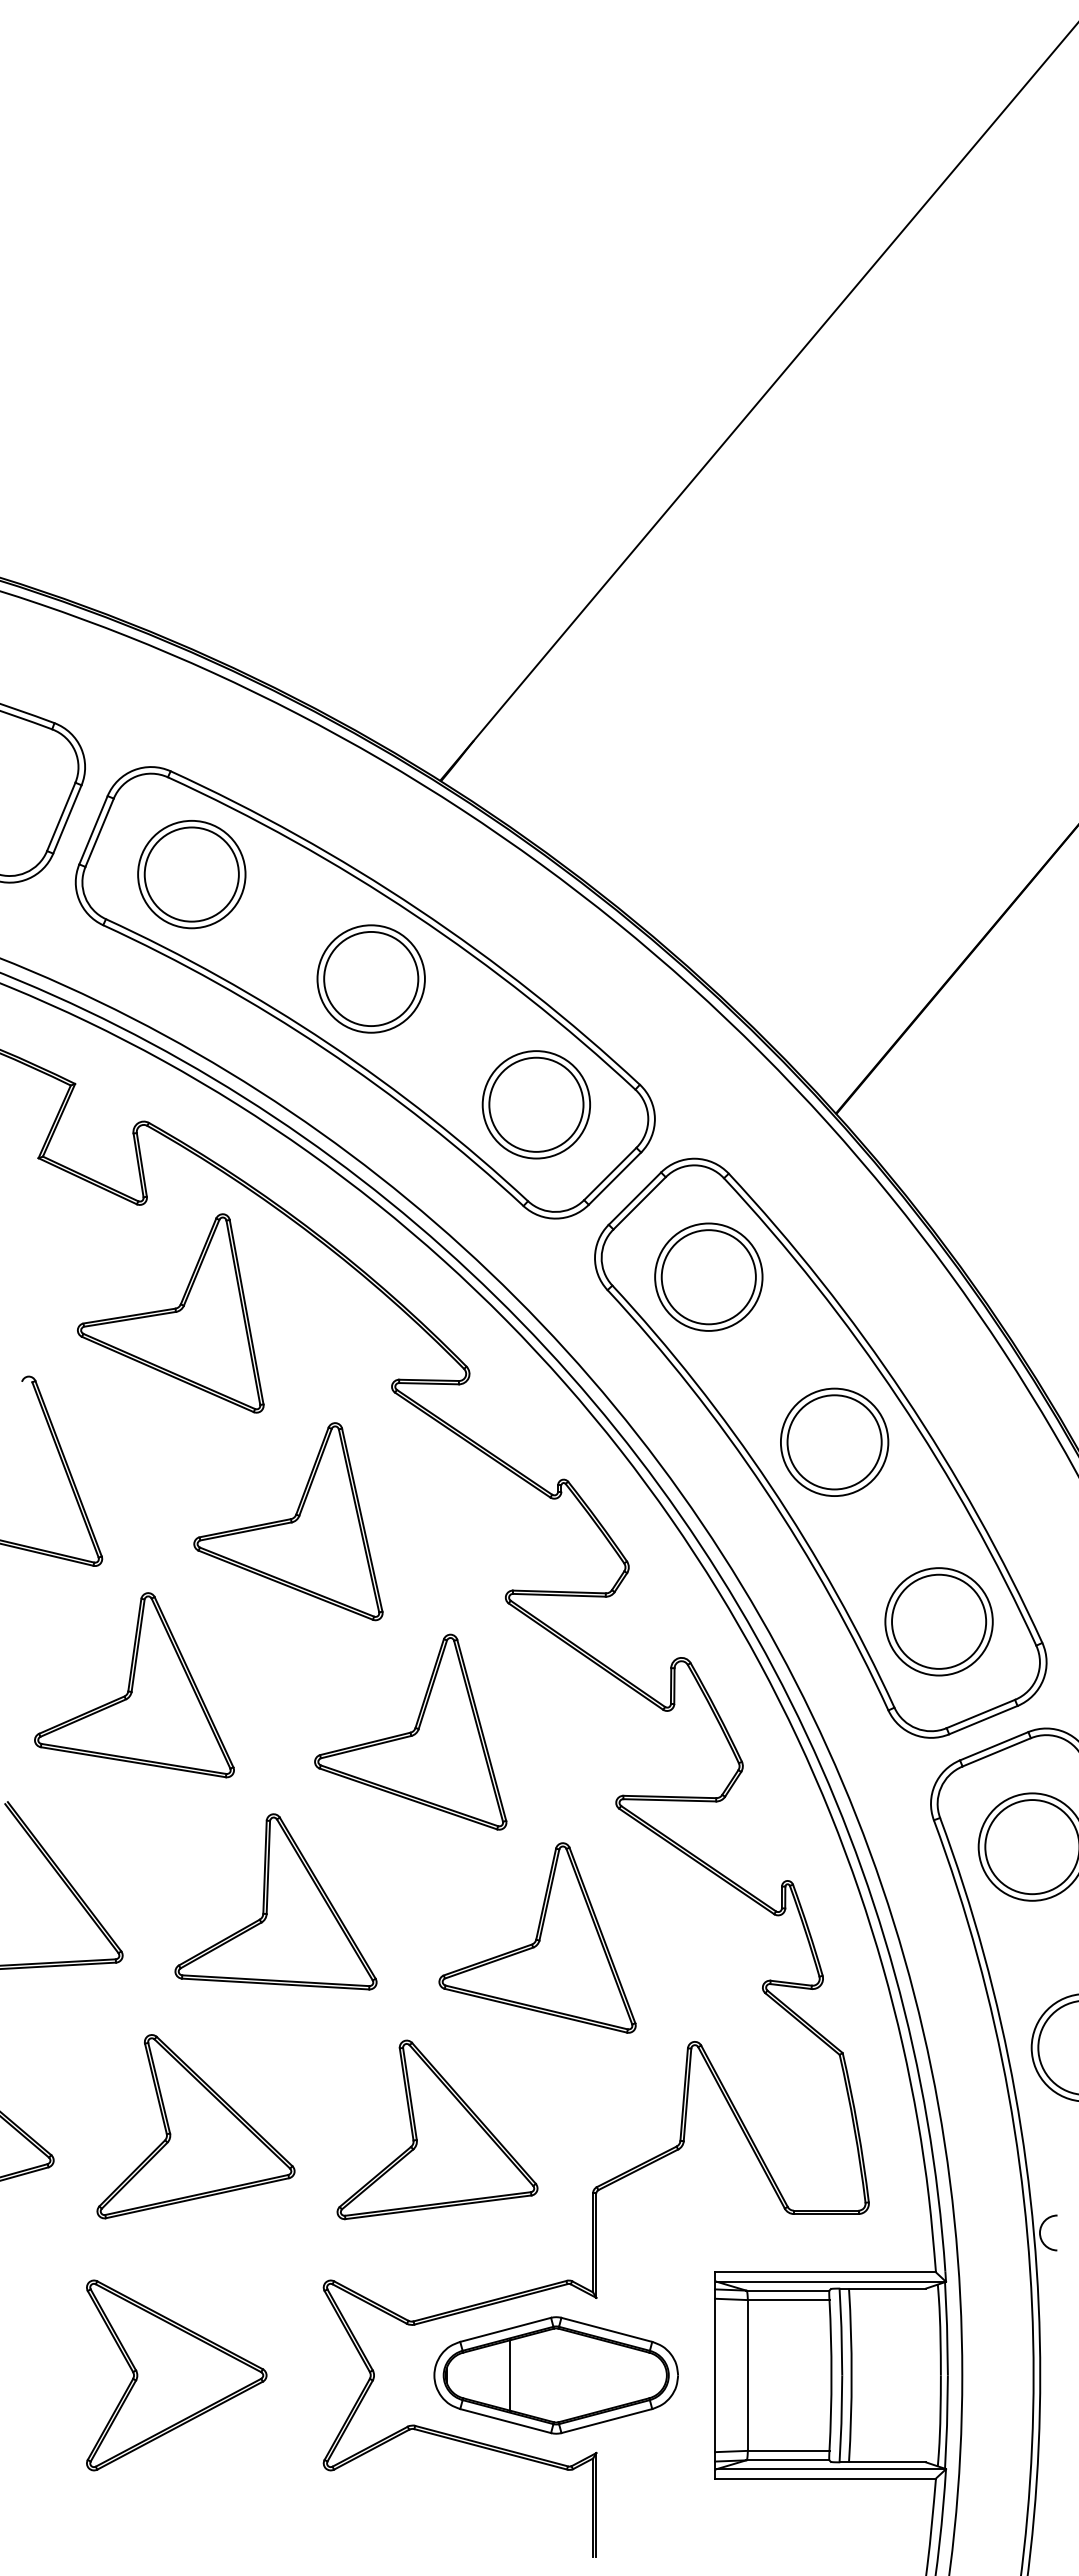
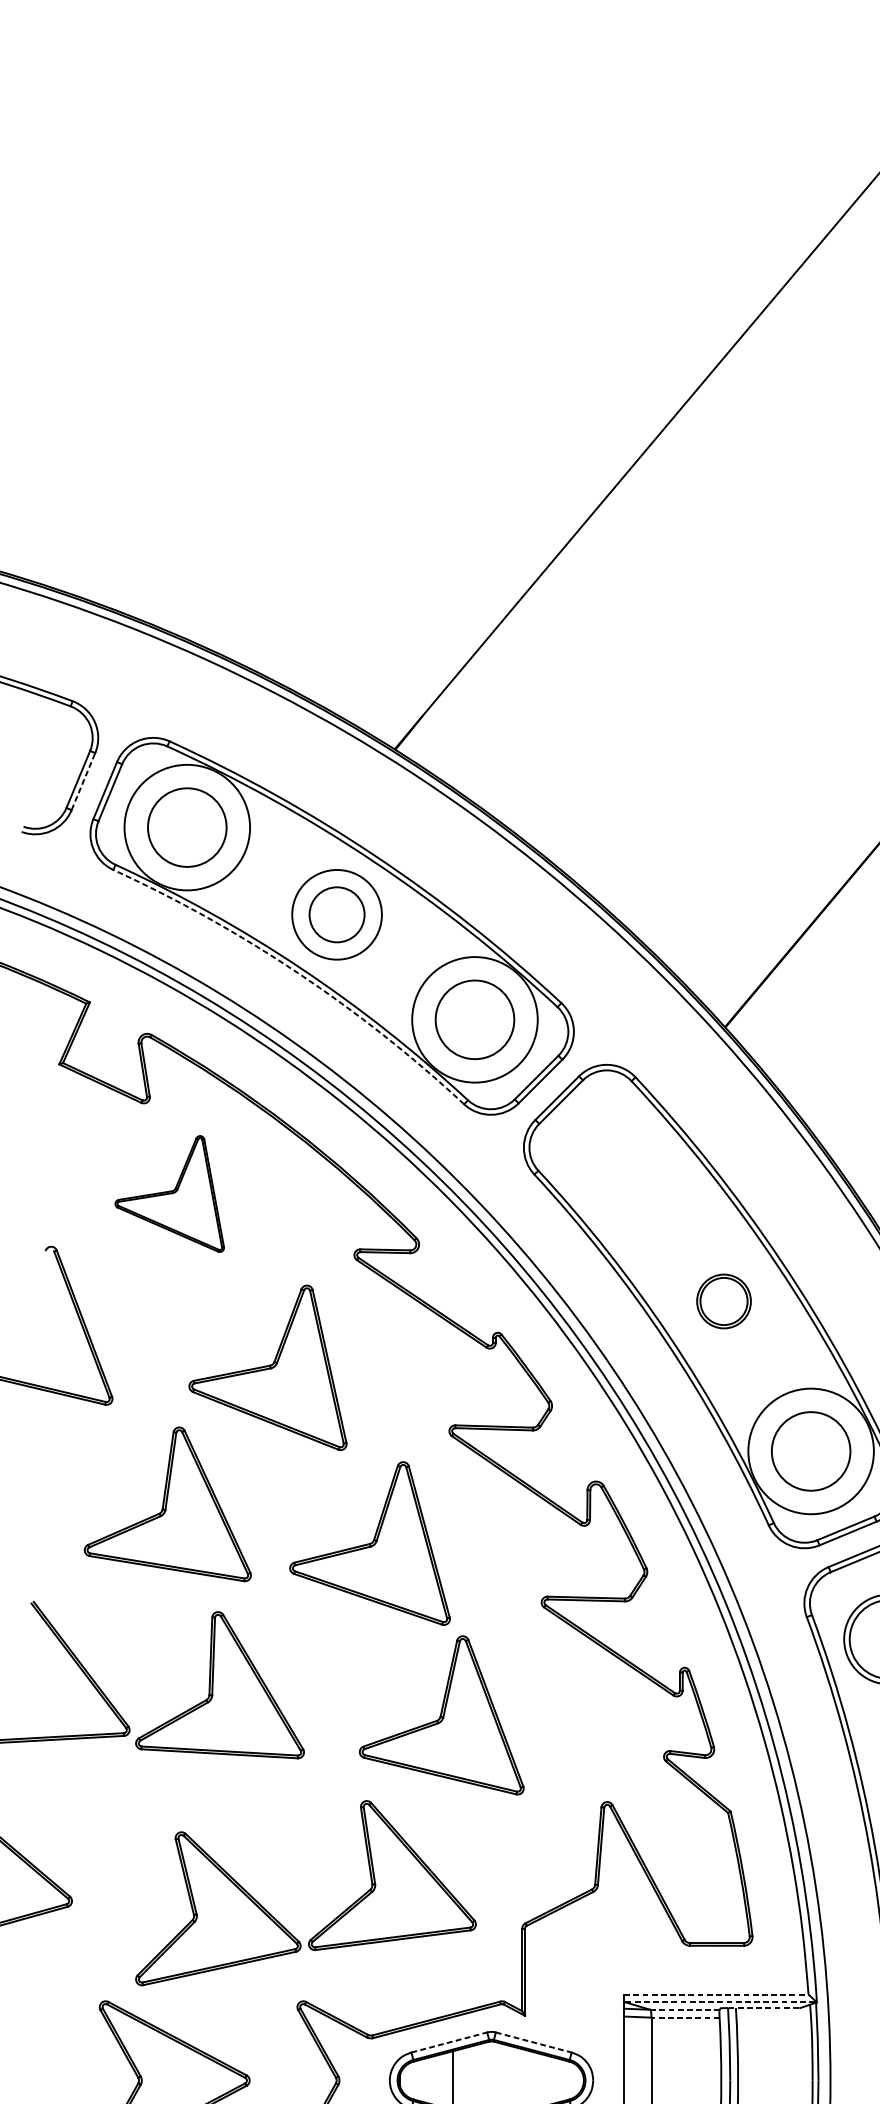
line: (67, 819) -> (83, 781), solid -> dashed
circle: (191, 874) -> (187, 827), size x1.4
circle: (371, 978) -> (337, 914), size x0.7
arc: (324, 1048) -> (298, 972), solid -> dashed
circle: (536, 1104) -> (475, 1019), size x1.4
part: (708, 1276) -> (618, 1163), removed
part: (170, 1313) -> (169, 1194), size x0.7
part: (834, 1441) -> (723, 1300), size x0.6
circle: (938, 1621) -> (810, 1451), size x1.4
part: (134, 1685) -> (167, 1504), moved
part: (275, 1901) -> (219, 1684), moved
part: (537, 1937) -> (441, 1714), moved
part: (195, 2126) -> (217, 1908), moved
line: (826, 2272) -> (717, 1994), solid -> dashed
line: (831, 2281) -> (721, 2002), solid -> dashed
line: (883, 2288) -> (764, 2007), solid -> dashed
line: (787, 2290) -> (684, 2009), solid -> dashed
line: (788, 2300) -> (685, 2017), solid -> dashed
line: (505, 2329) -> (449, 2042), solid -> dashed
line: (606, 2329) -> (533, 2042), solid -> dashed

